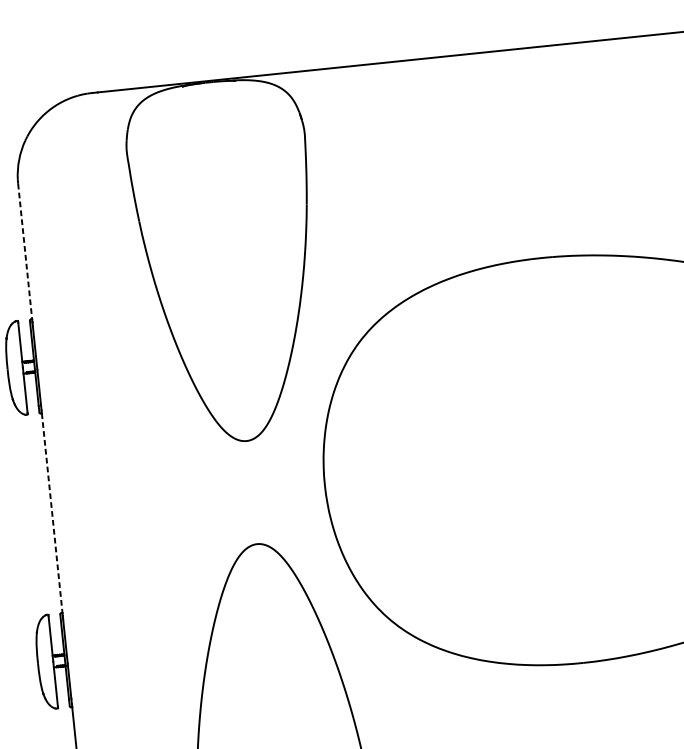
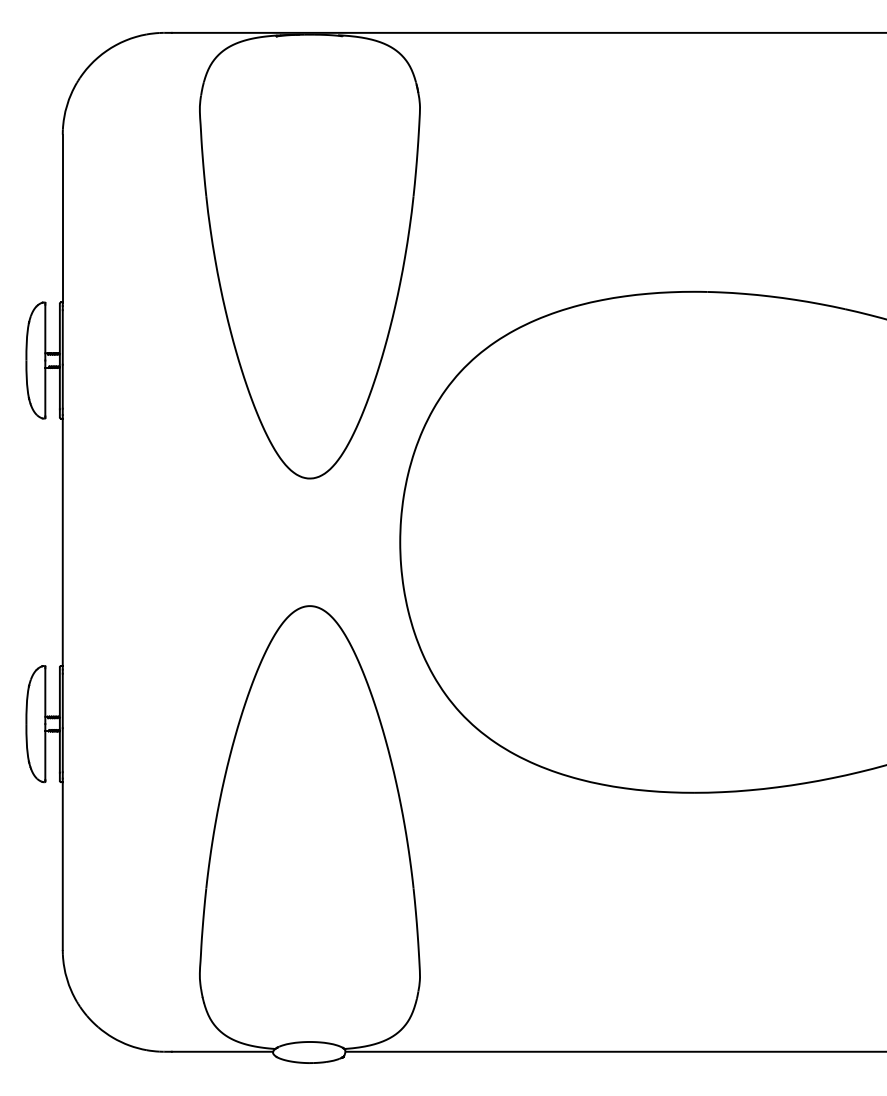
line: (25, 252) -> (62, 219), dashed -> solid
line: (51, 513) -> (62, 542), dashed -> solid

